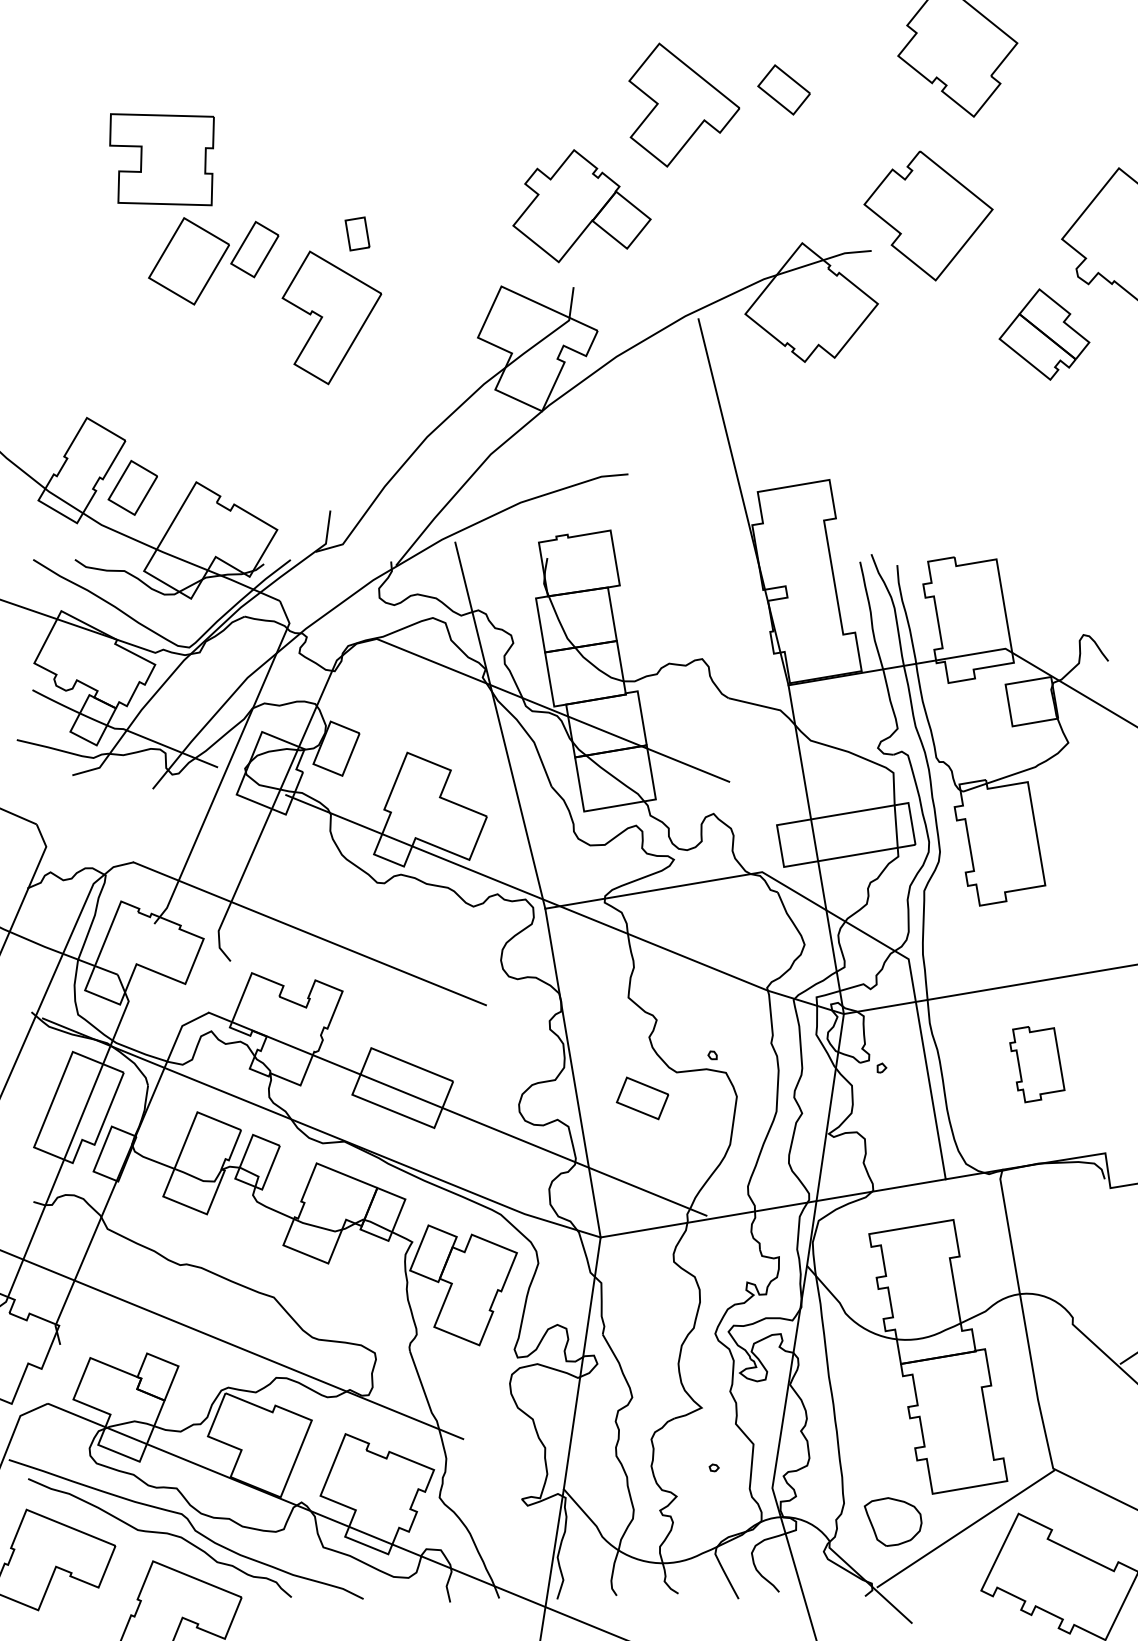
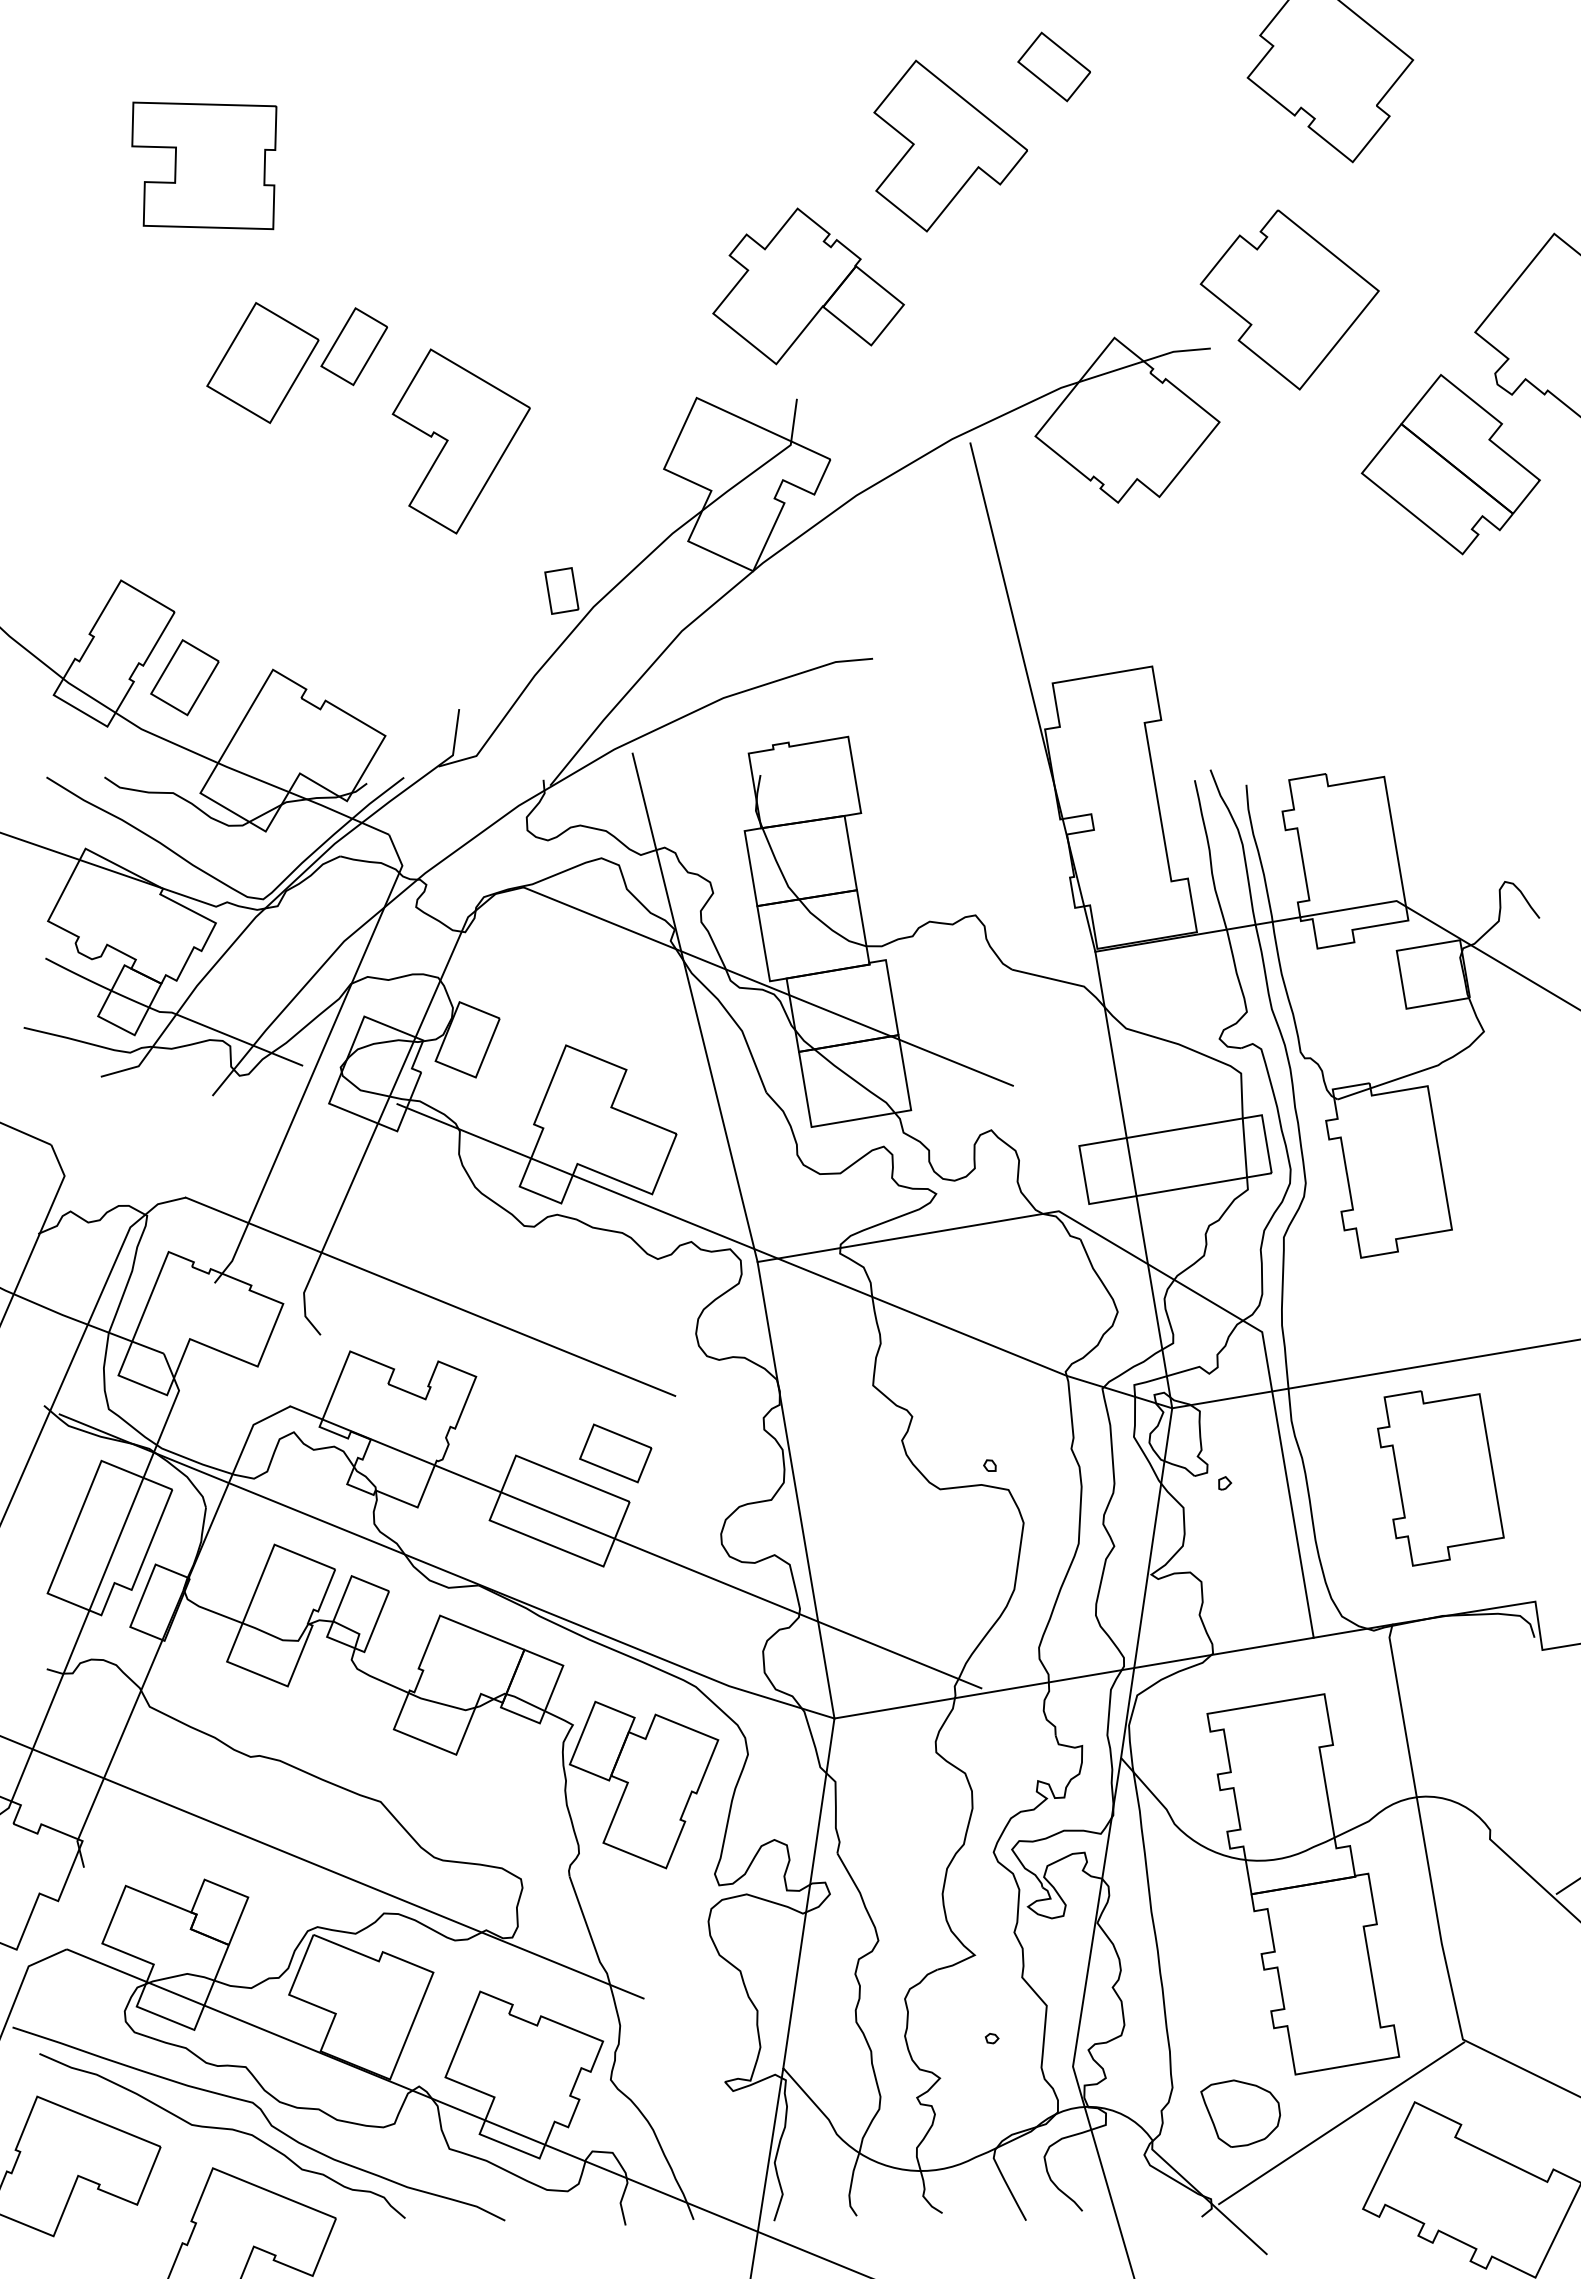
part: (783, 89) -> (1053, 66), moved
part: (162, 159) -> (204, 165), moved
part: (357, 233) -> (561, 590), moved
part: (1044, 334) -> (1450, 464), size x1.43
part: (1037, 1064) -> (1440, 1478), size x1.67
part: (642, 1098) -> (615, 1453), moved

